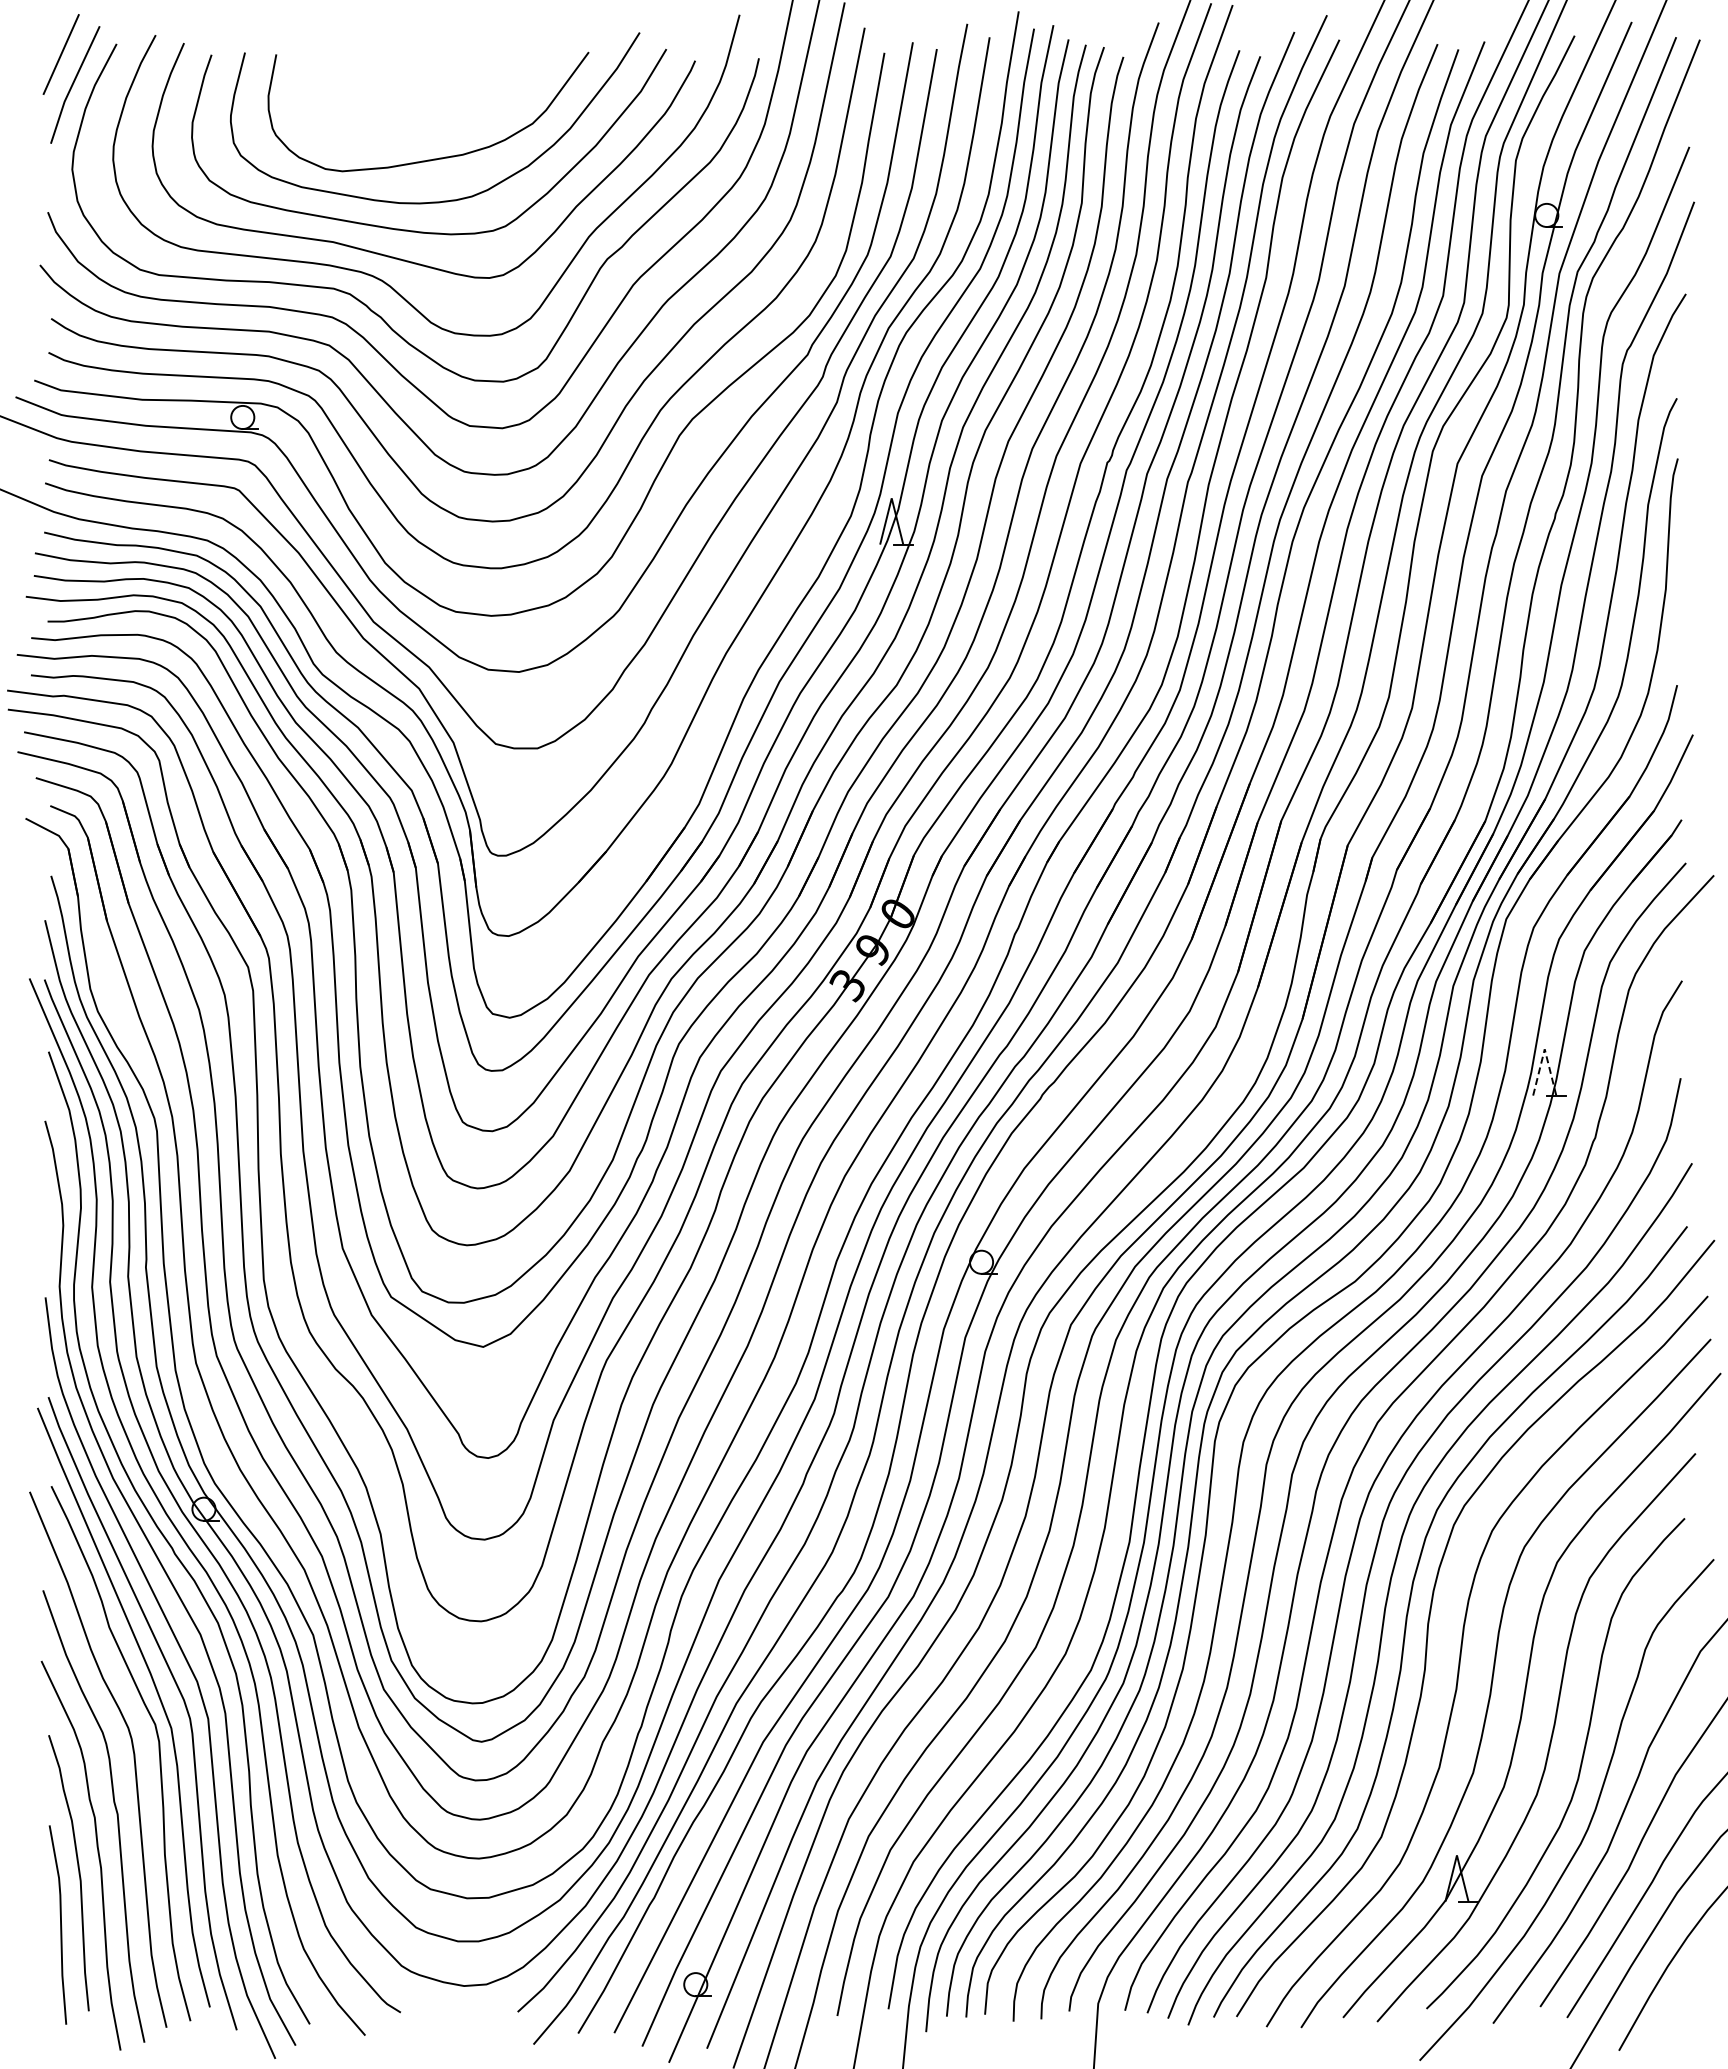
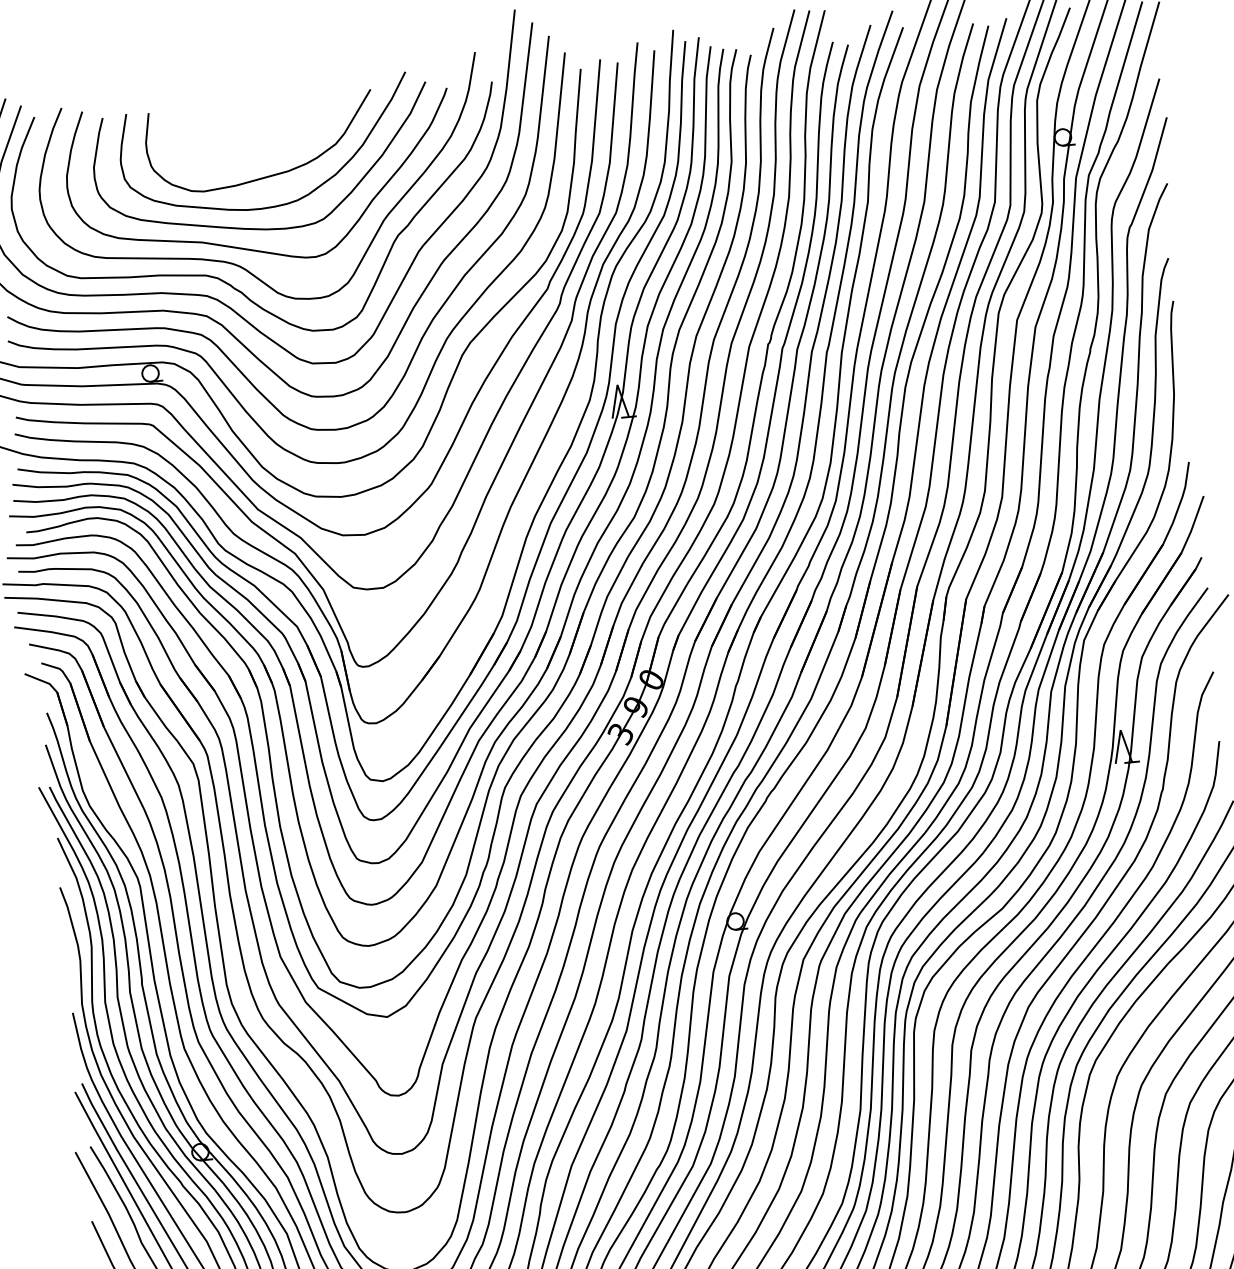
line: (1544, 1049) -> (1120, 730), dashed -> solid

